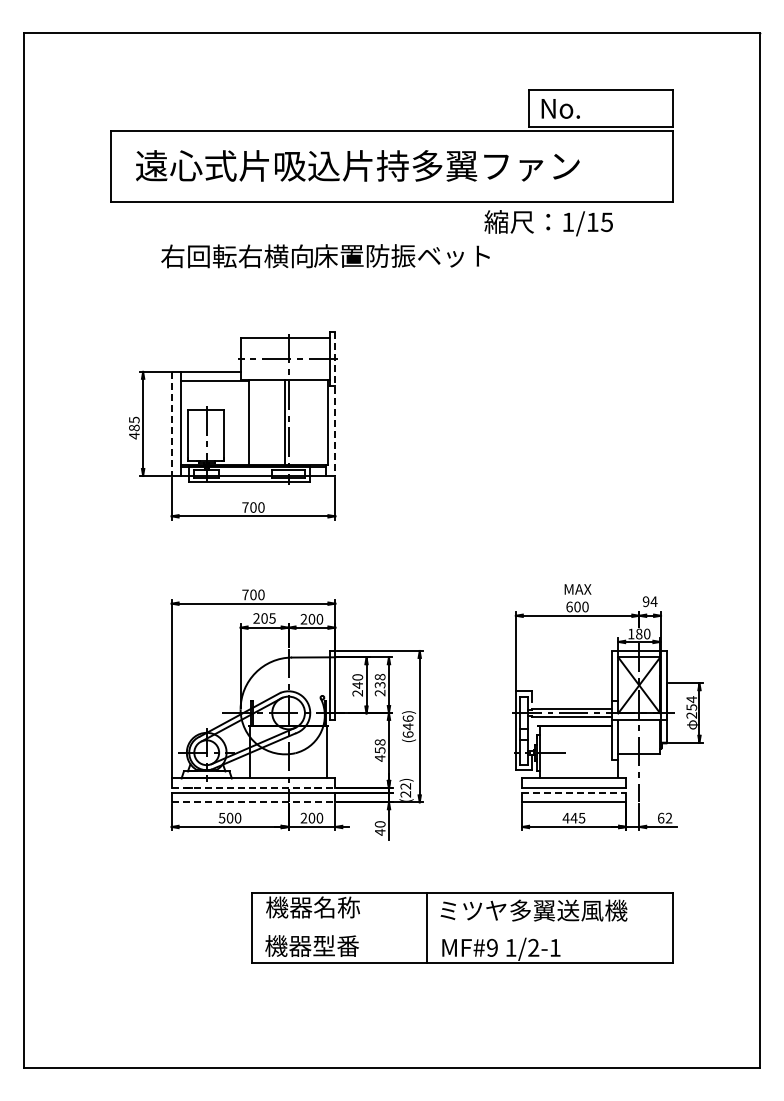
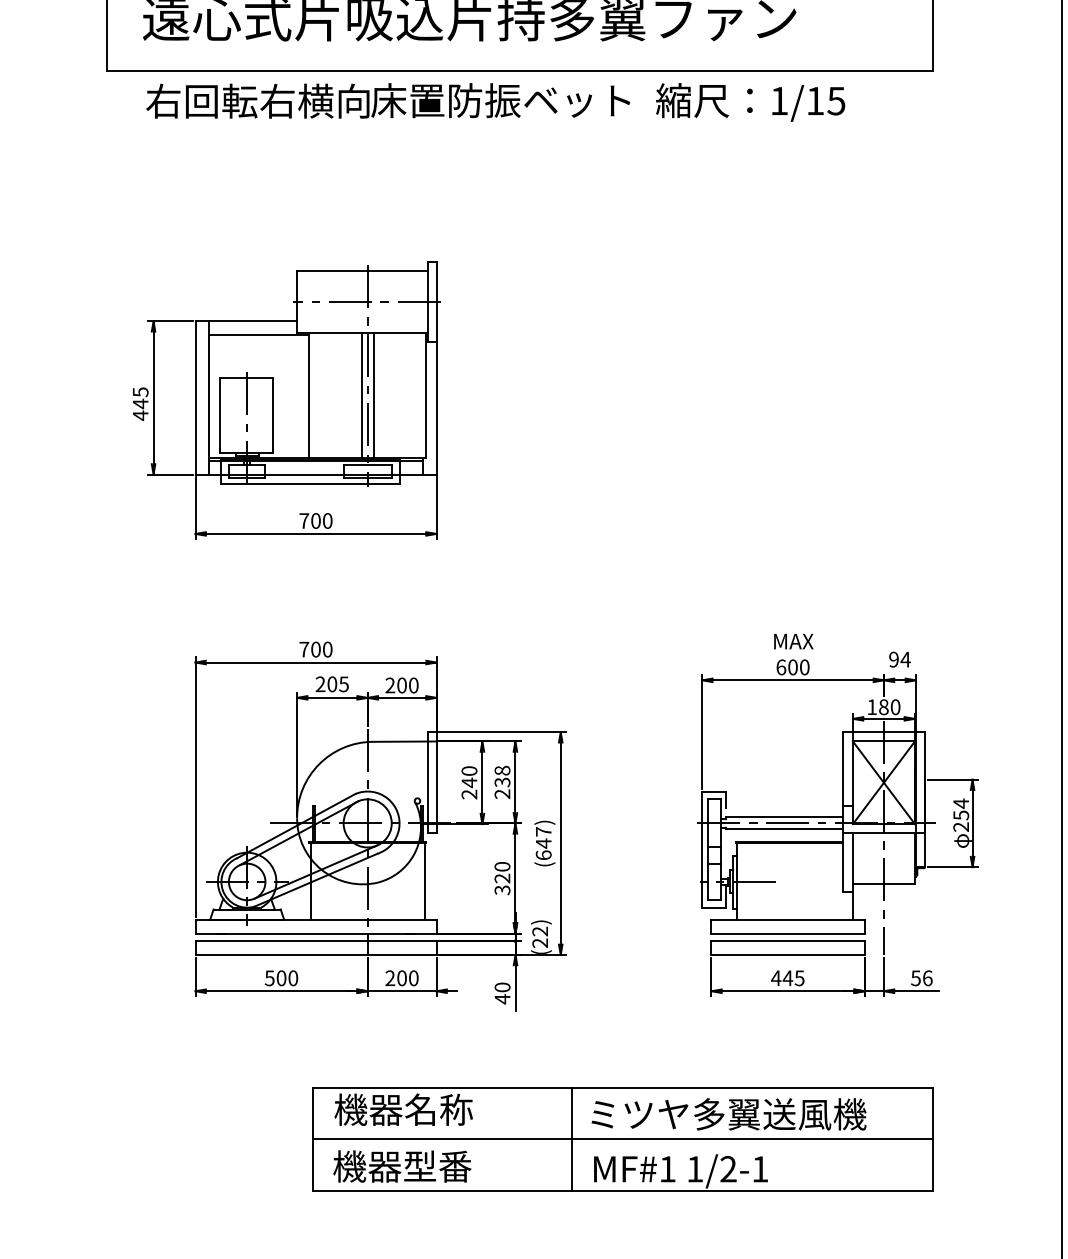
text: (325, 256) -> (388, 101), moved
line: (335, 404) -> (436, 369), dashed -> solid
line: (292, 421) -> (373, 394), added
line: (171, 424) -> (195, 398), dashed -> solid
text: (134, 427) -> (140, 403), 485 -> 445
text: (407, 718) -> (542, 831), (646) -> (647)
text: (379, 750) -> (501, 878), 458 -> 320
line: (253, 787) -> (316, 933), dashed -> solid
line: (574, 792) -> (788, 940), dashed -> solid
line: (253, 802) -> (316, 955), dashed -> solid
text: (664, 817) -> (921, 977), 62 -> 56
line: (461, 927) -> (622, 1139), added
text: (492, 947) -> (667, 1168), MF#9 -> MF#1

